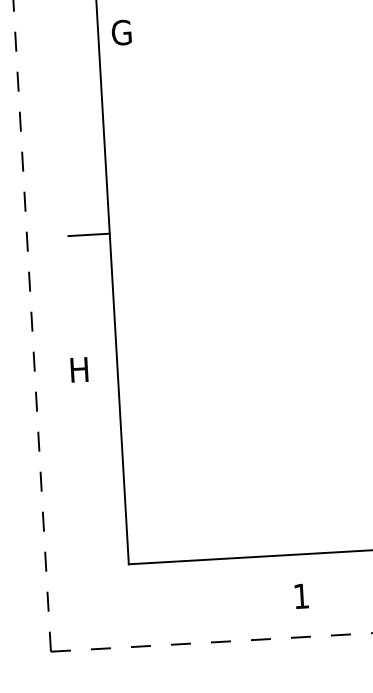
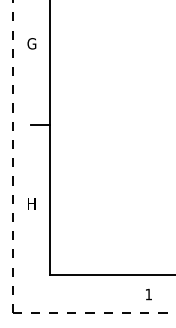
text: (120, 32) -> (31, 43), moved
text: (78, 369) -> (31, 203), moved
text: (300, 596) -> (148, 294), moved

